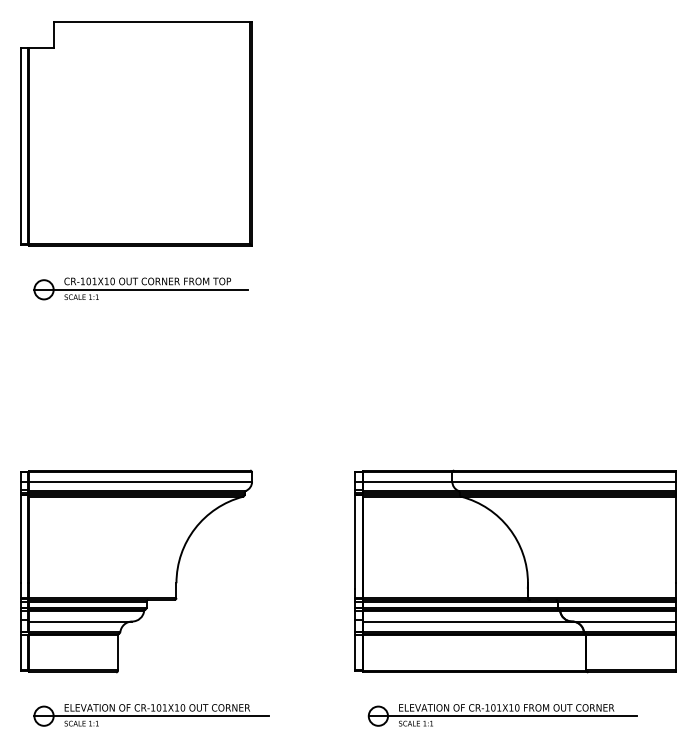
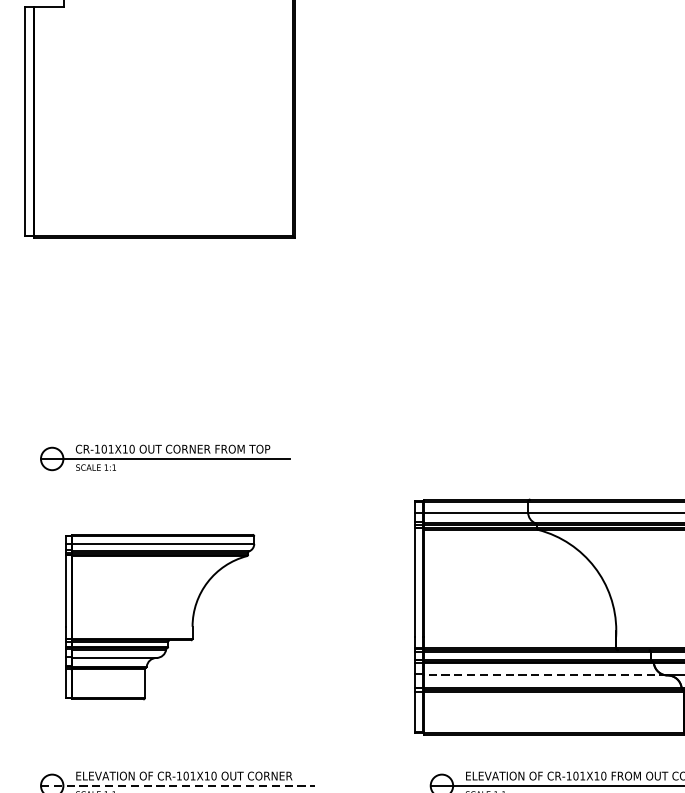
part: (140, 288) -> (164, 457), moved
part: (136, 571) -> (159, 617), size x0.7
line: (467, 621) -> (545, 675), solid -> dashed
line: (152, 716) -> (178, 786), solid -> dashed

